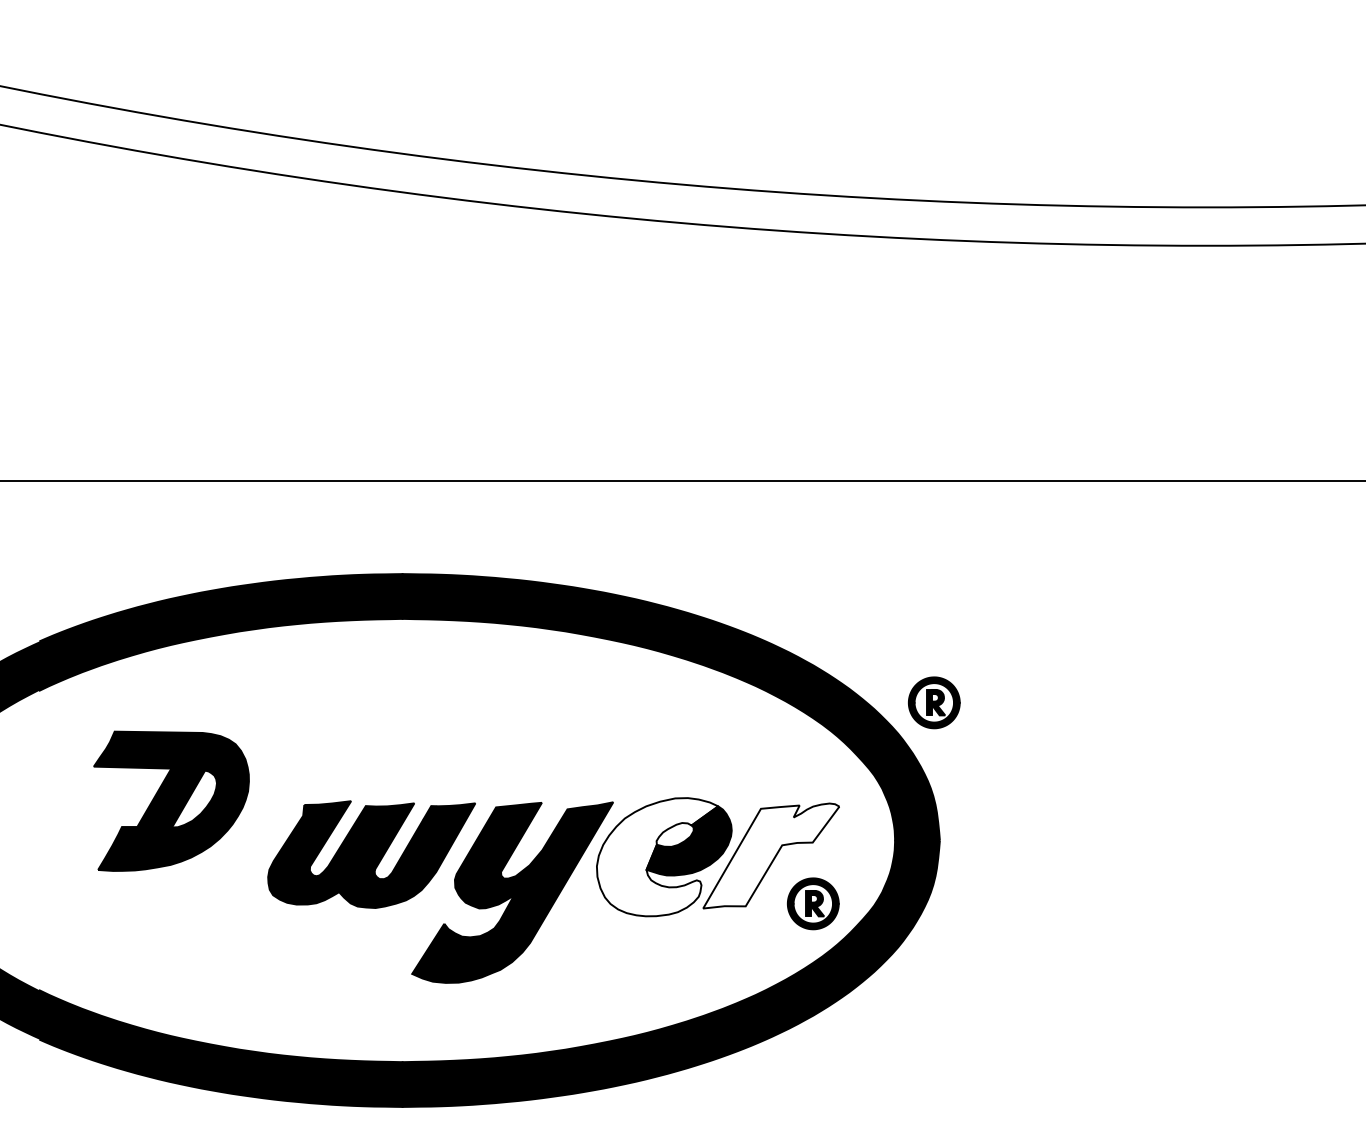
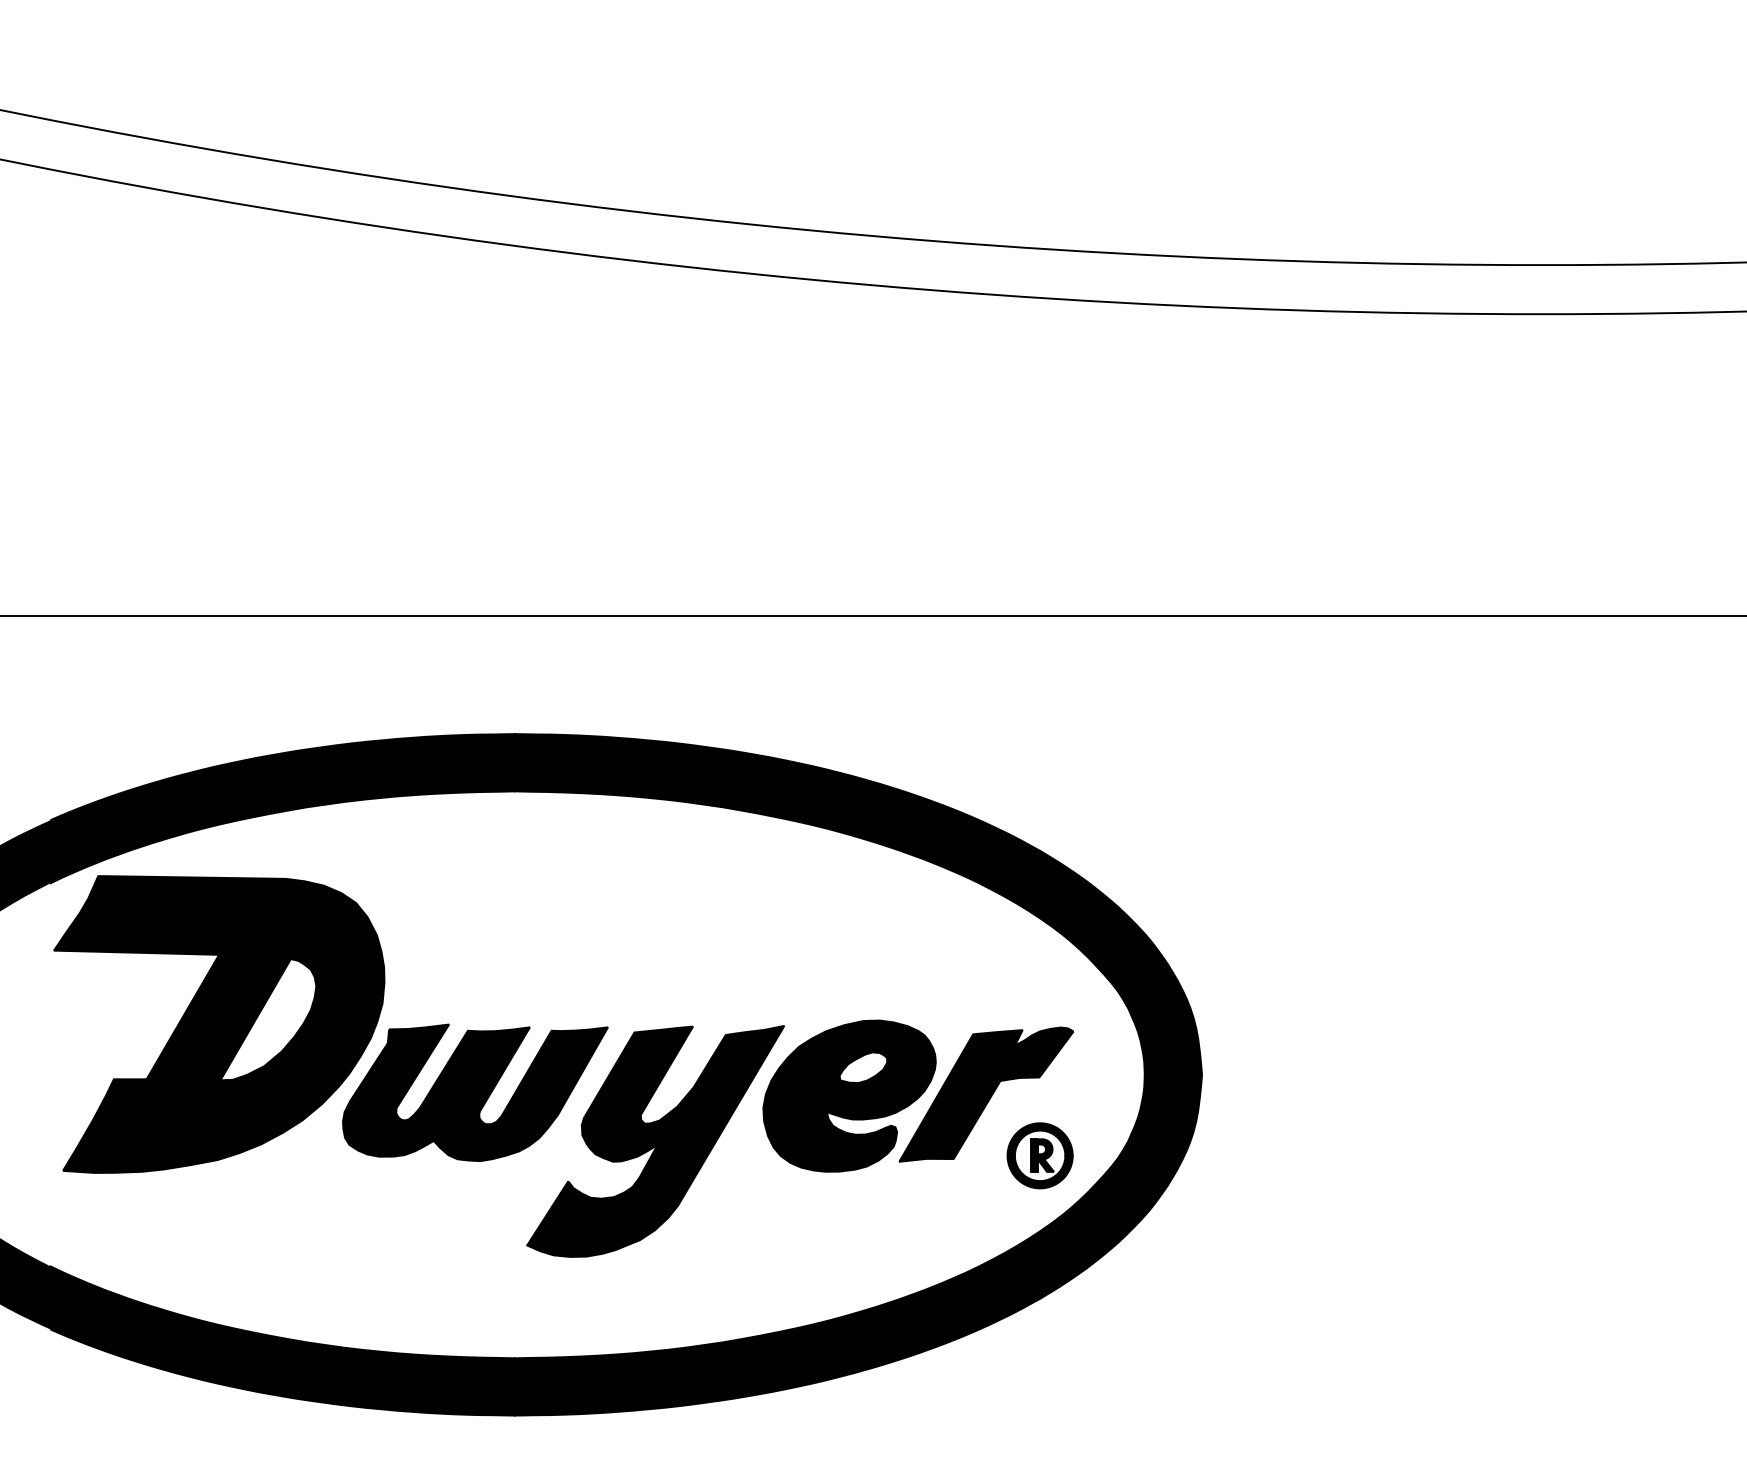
part: (934, 702) -> (1195, 898), removed
part: (171, 801) -> (219, 1024), size x1.67
fill: (771, 855) -> (986, 1093), added
fill: (657, 857) -> (840, 1096), added

